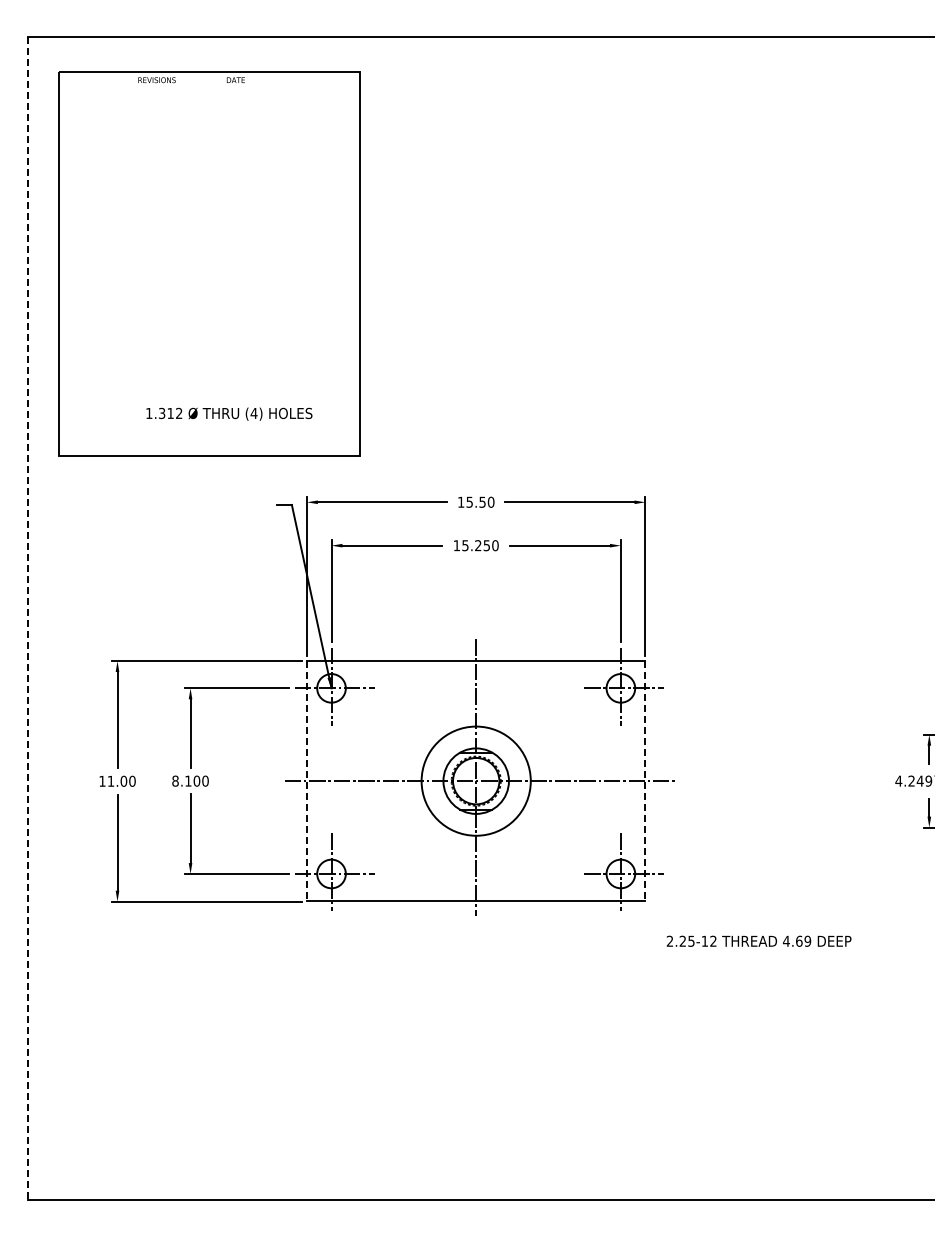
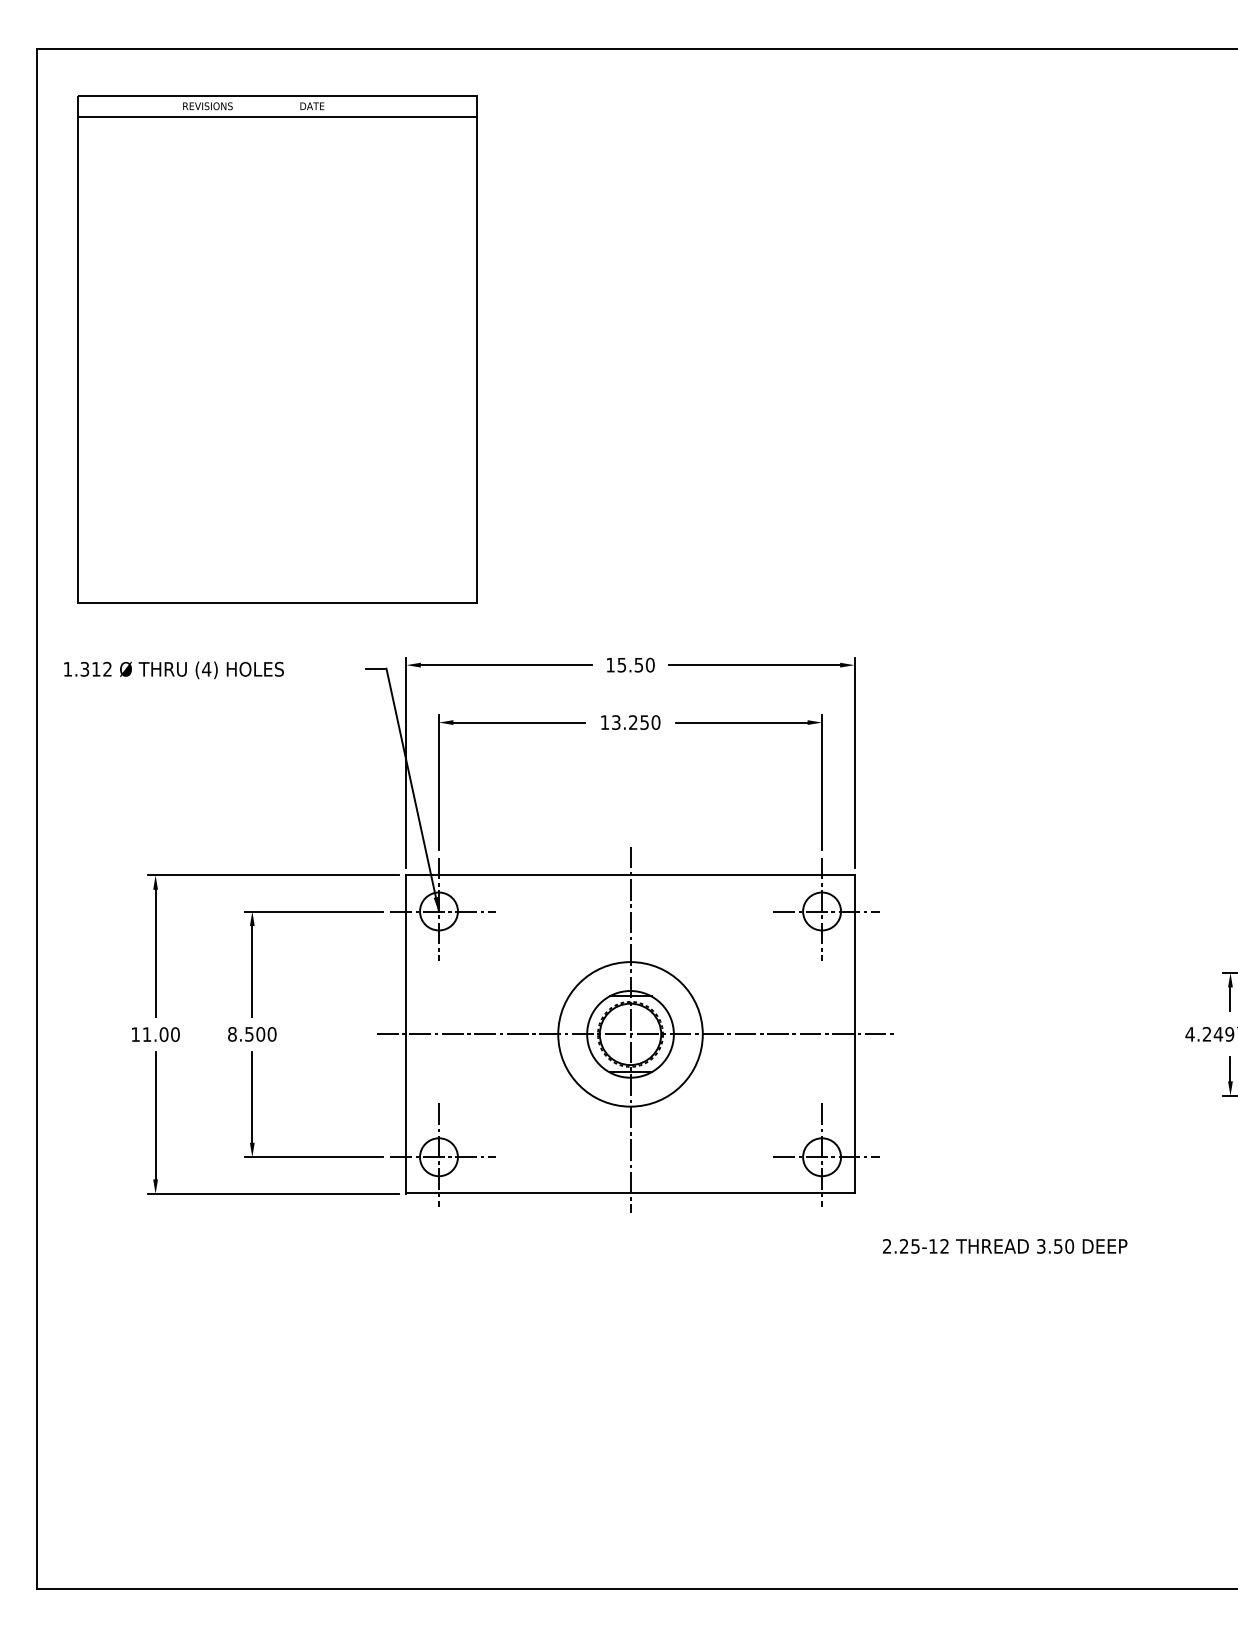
line: (209, 88) -> (277, 117), added
text: (229, 413) -> (174, 669), moved
text: (465, 545) -> (616, 722), 15.250 -> 13.250
line: (27, 619) -> (36, 820), dashed -> solid
text: (188, 780) -> (249, 1033), 8.100 -> 8.500
line: (306, 781) -> (405, 1034), dashed -> solid
line: (645, 781) -> (854, 1034), dashed -> solid
text: (796, 940) -> (1054, 1245), 4.69 -> 3.50

